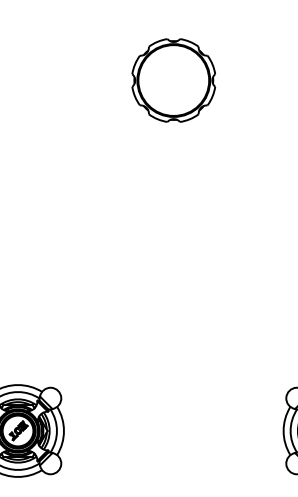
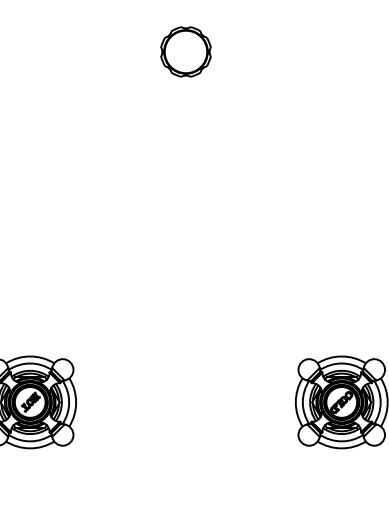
part: (173, 80) -> (185, 51), size x0.6

